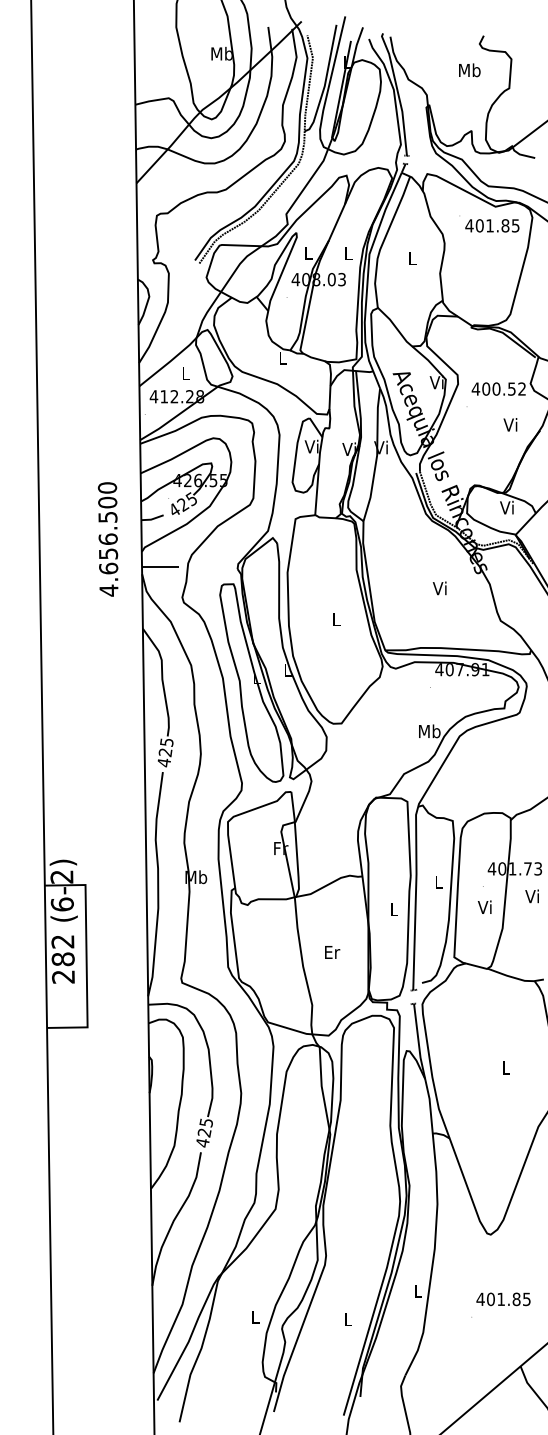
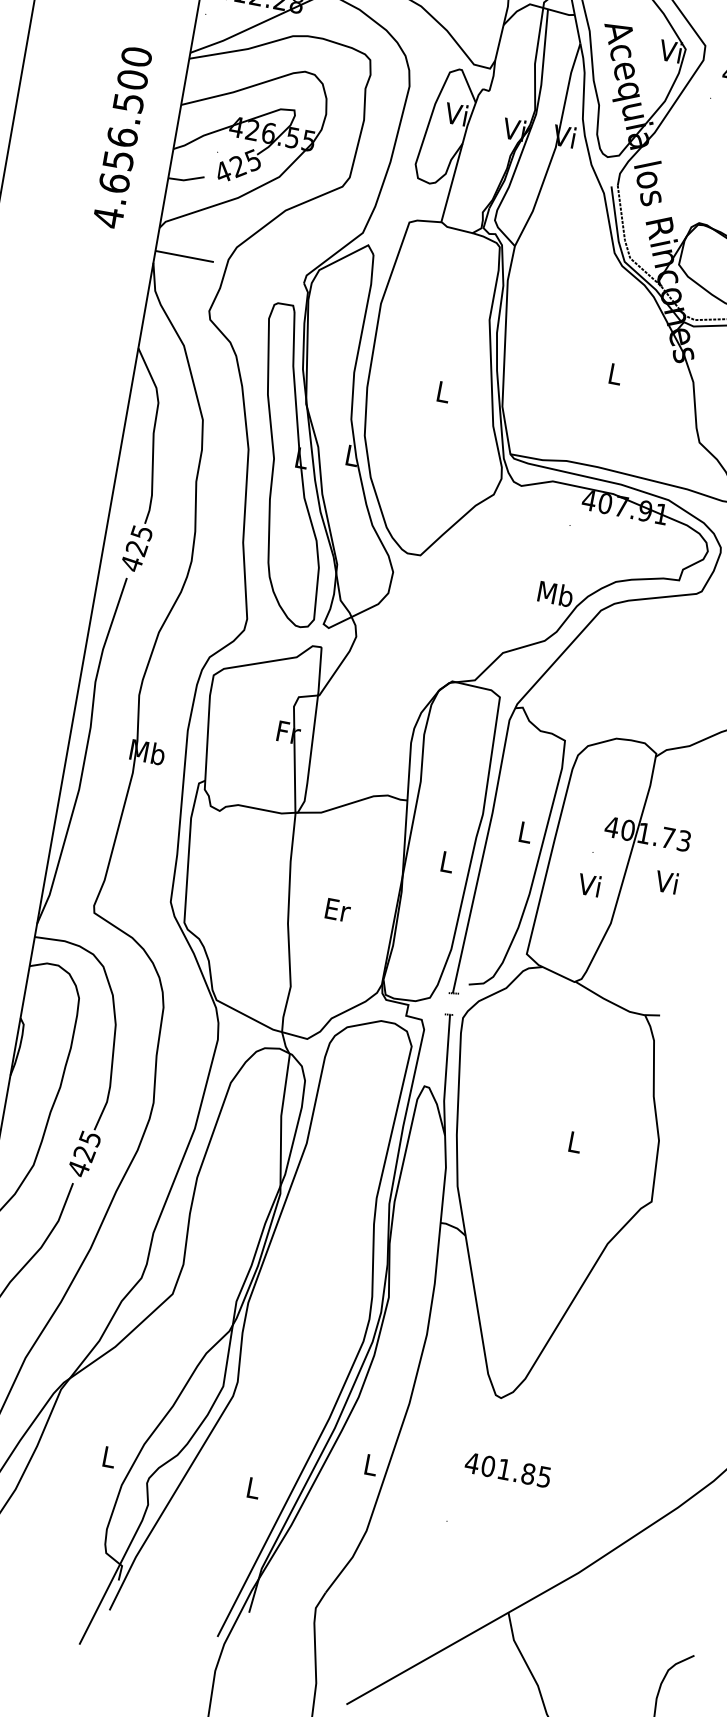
text: (108, 539) -> (122, 137), moved
text: (439, 588) -> (613, 373), Vi -> L
text: (503, 1299) -> (507, 1470), moved

